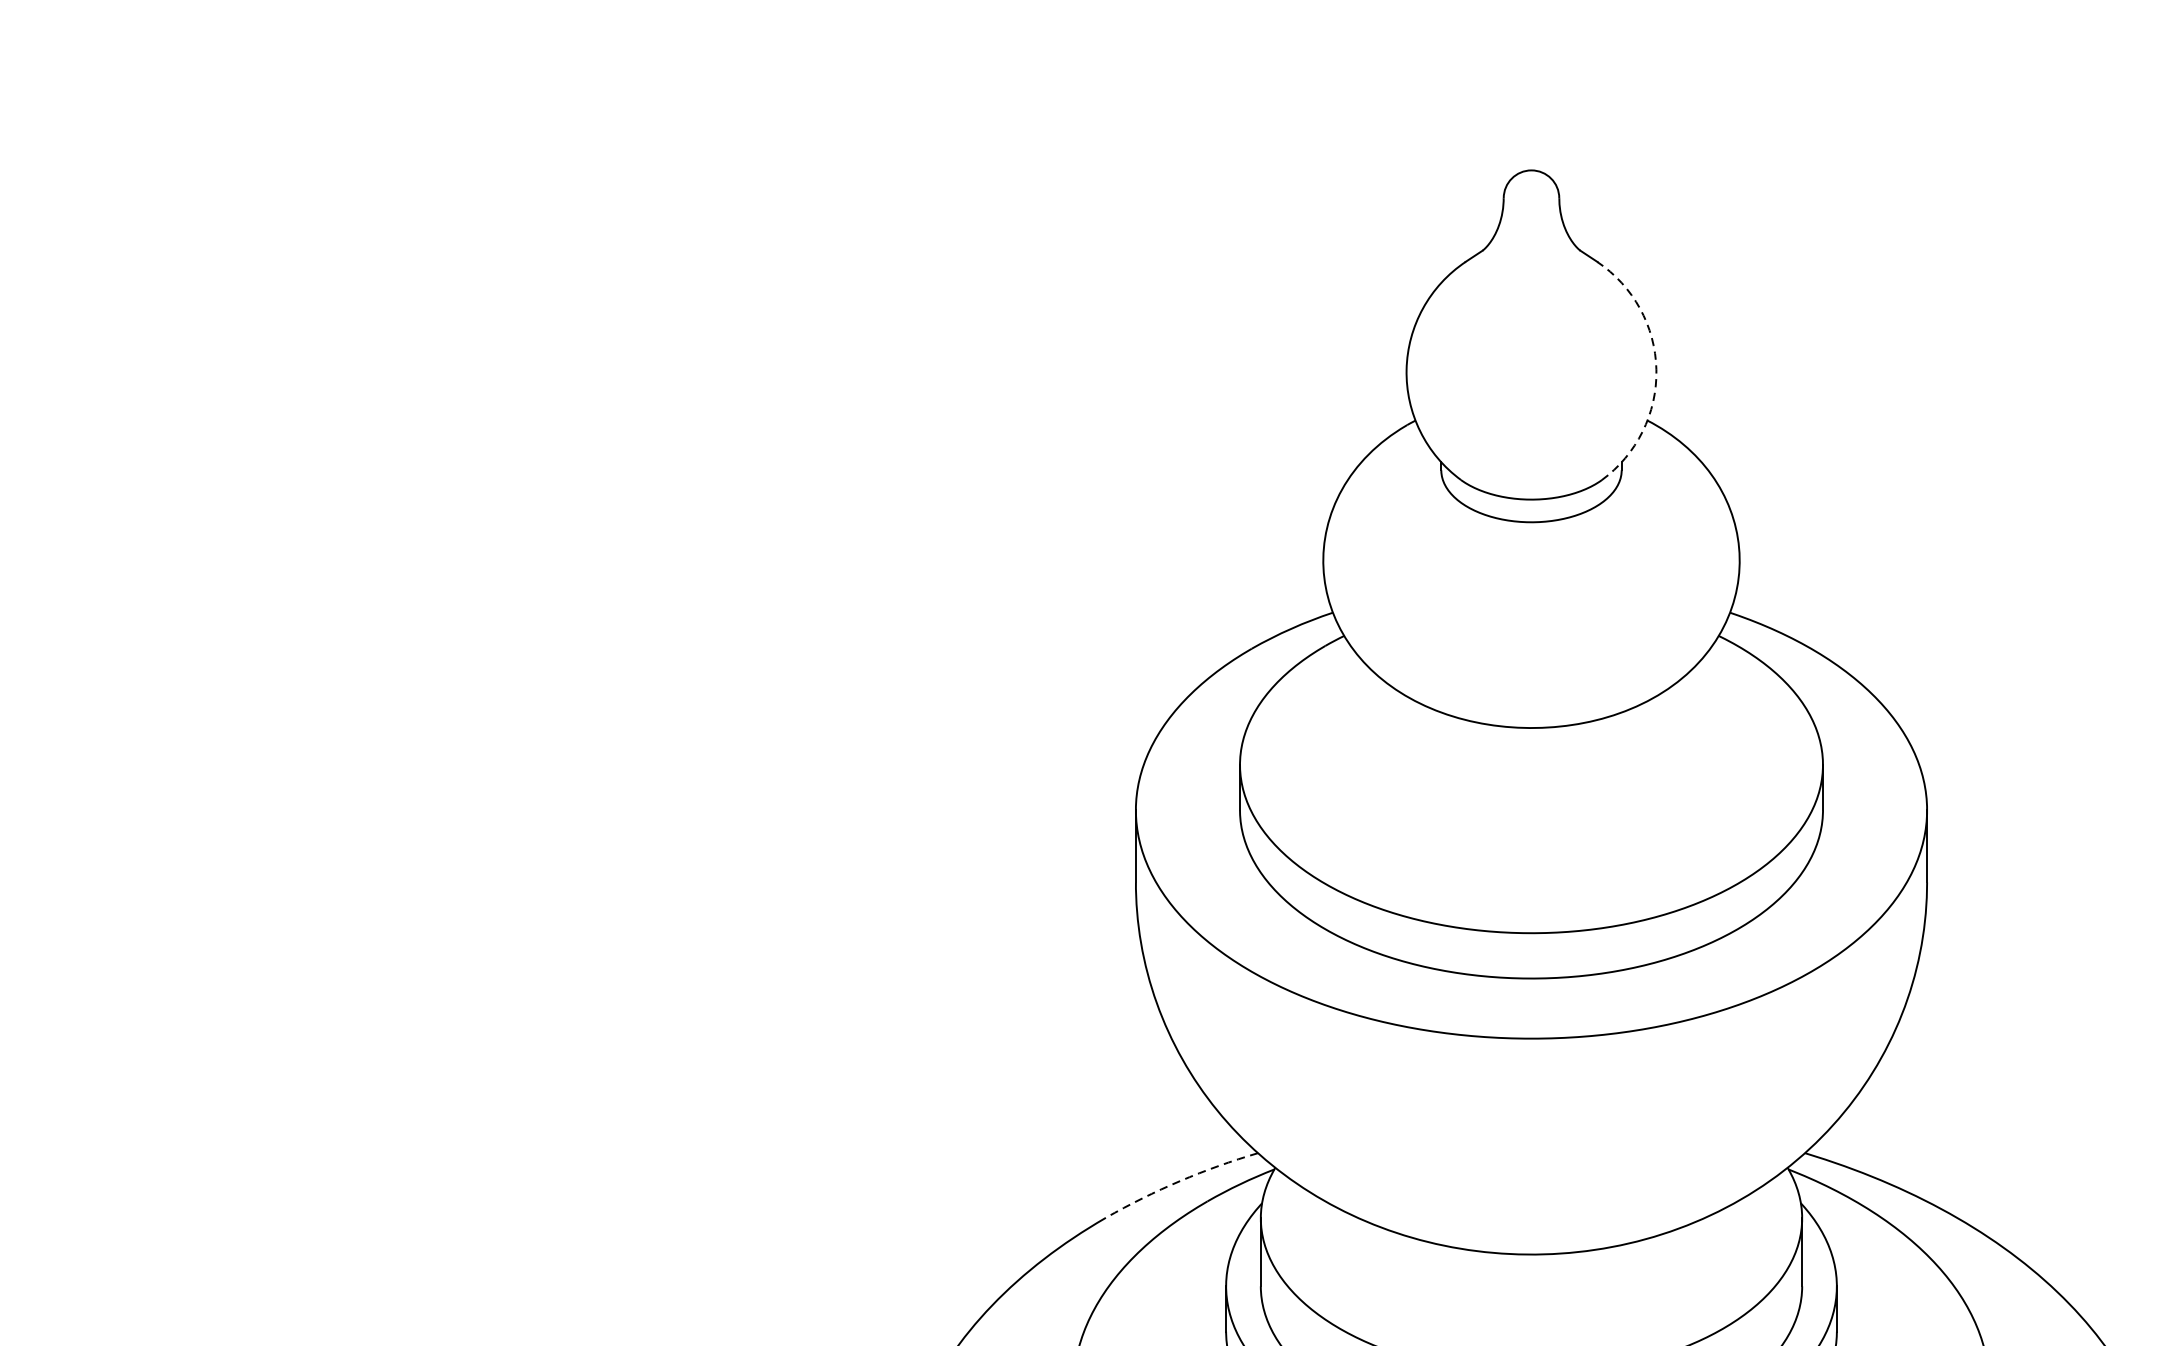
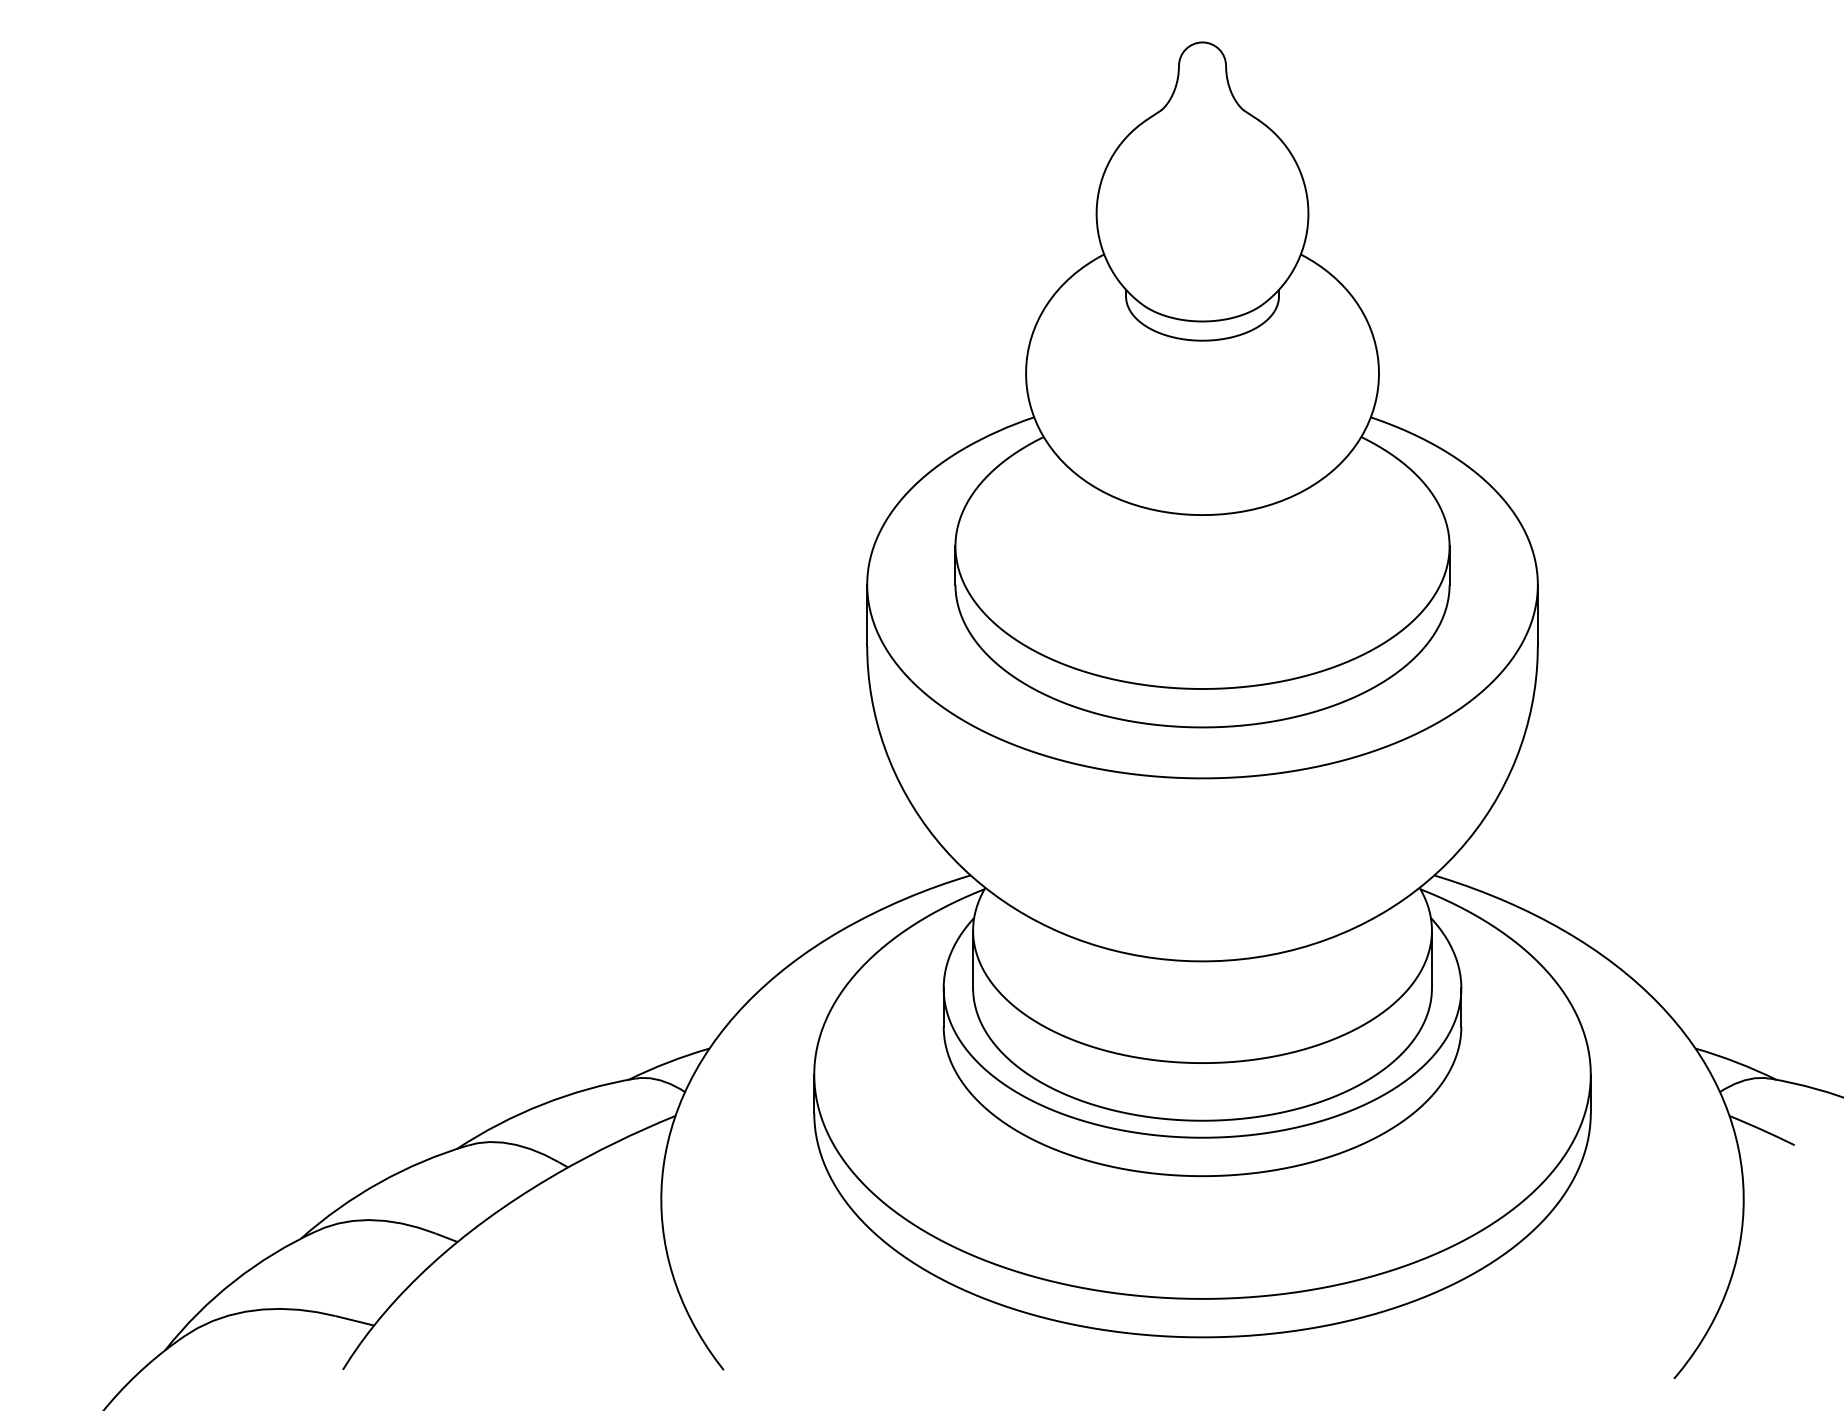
arc: (1656, 369) -> (1308, 211), dashed -> solid
arc: (1179, 1181) -> (904, 899), dashed -> solid

